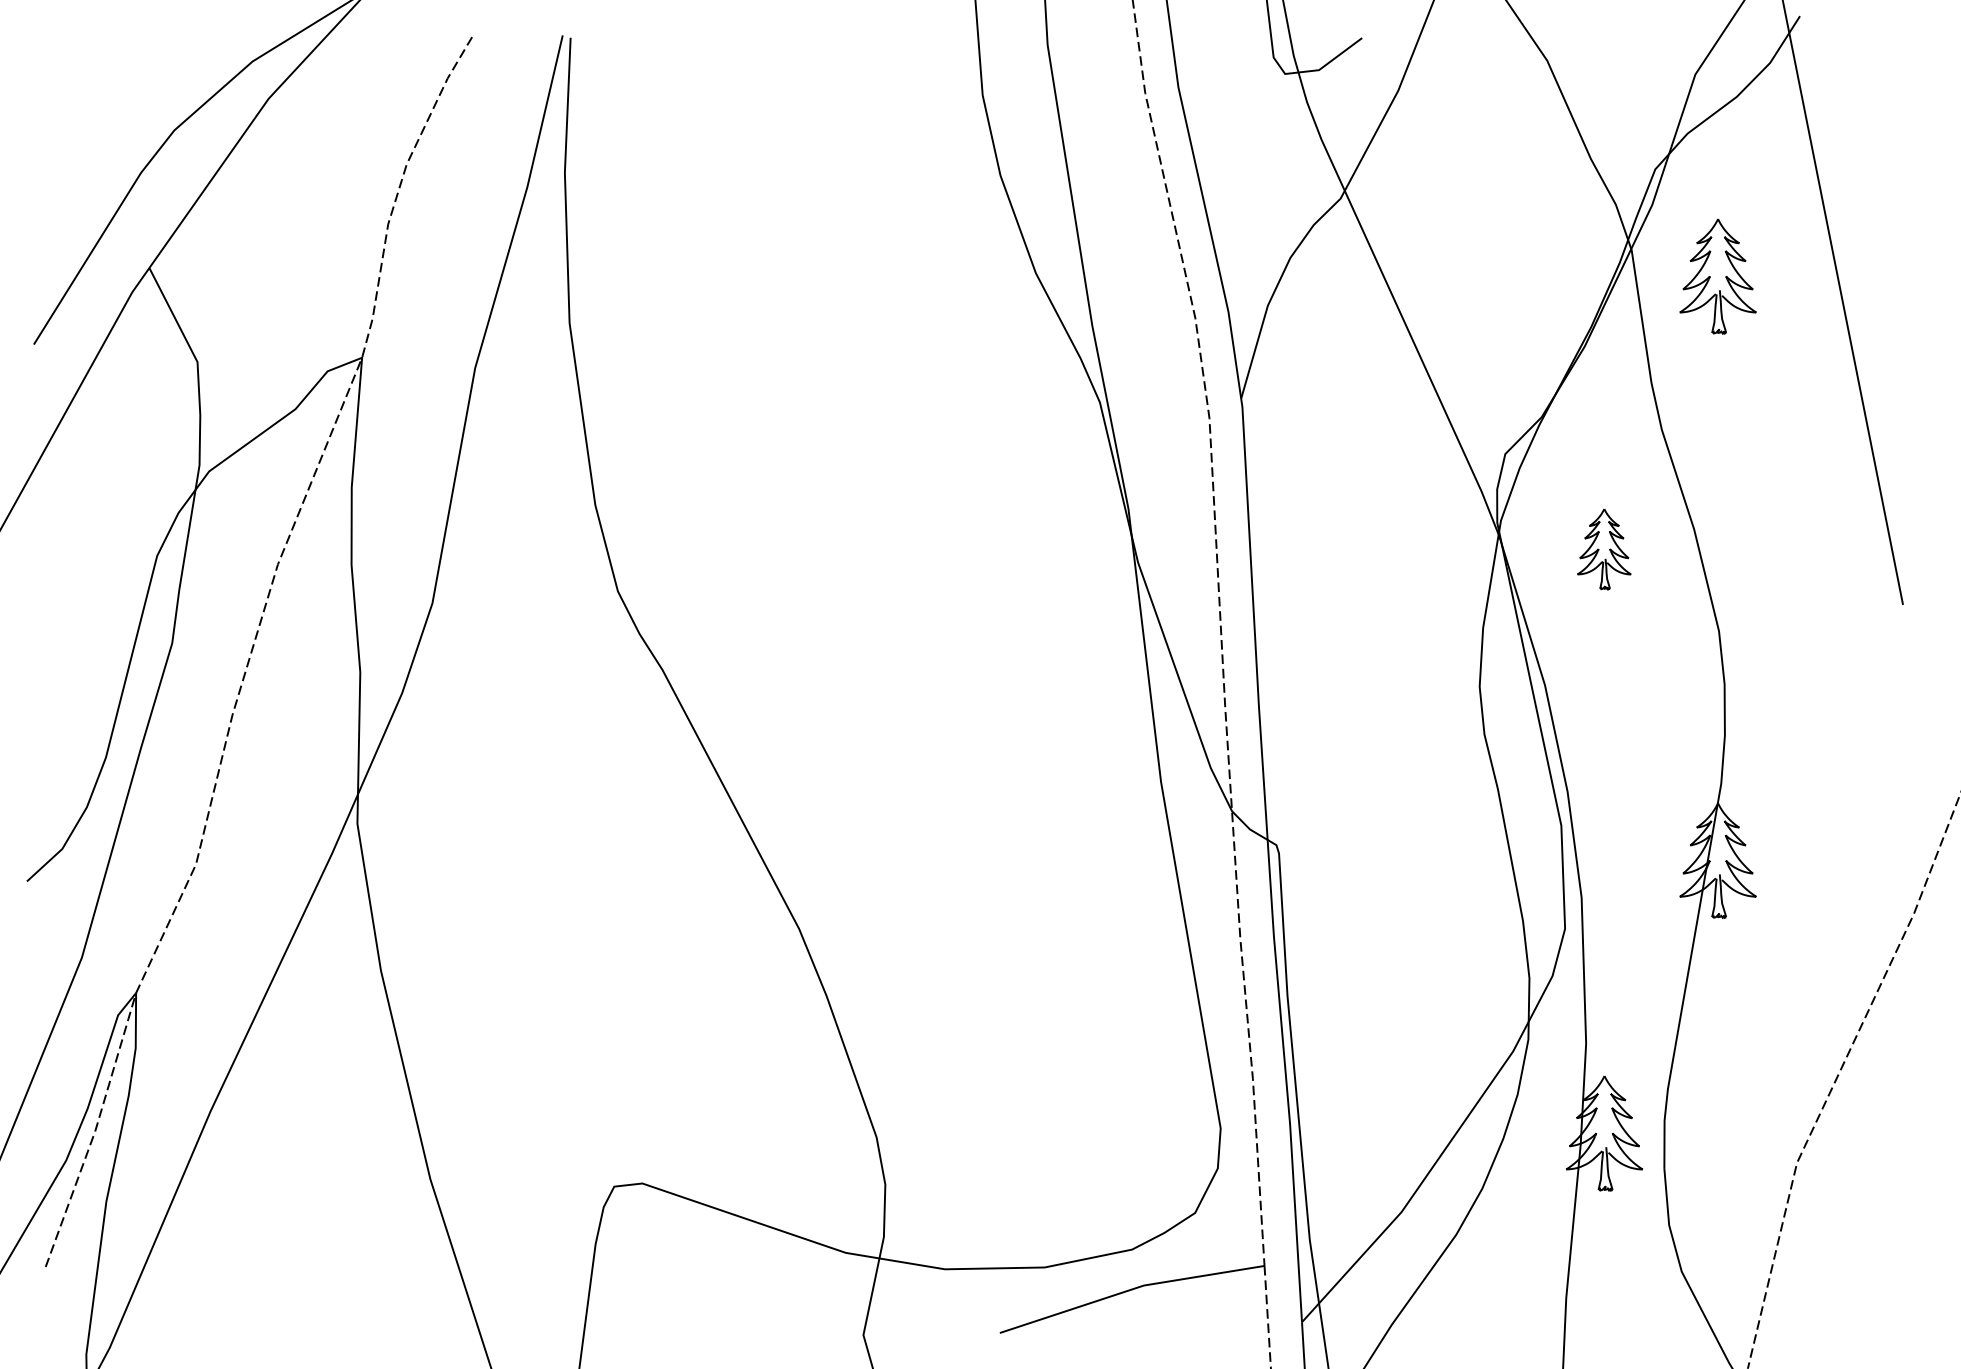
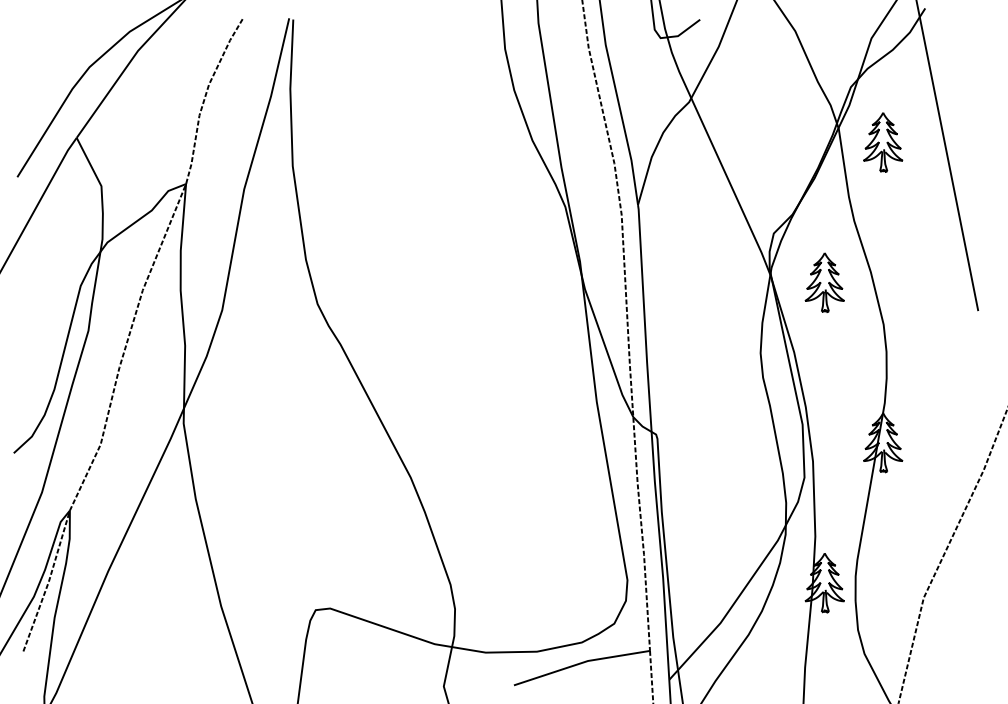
part: (1603, 549) -> (824, 282), size x1.43

